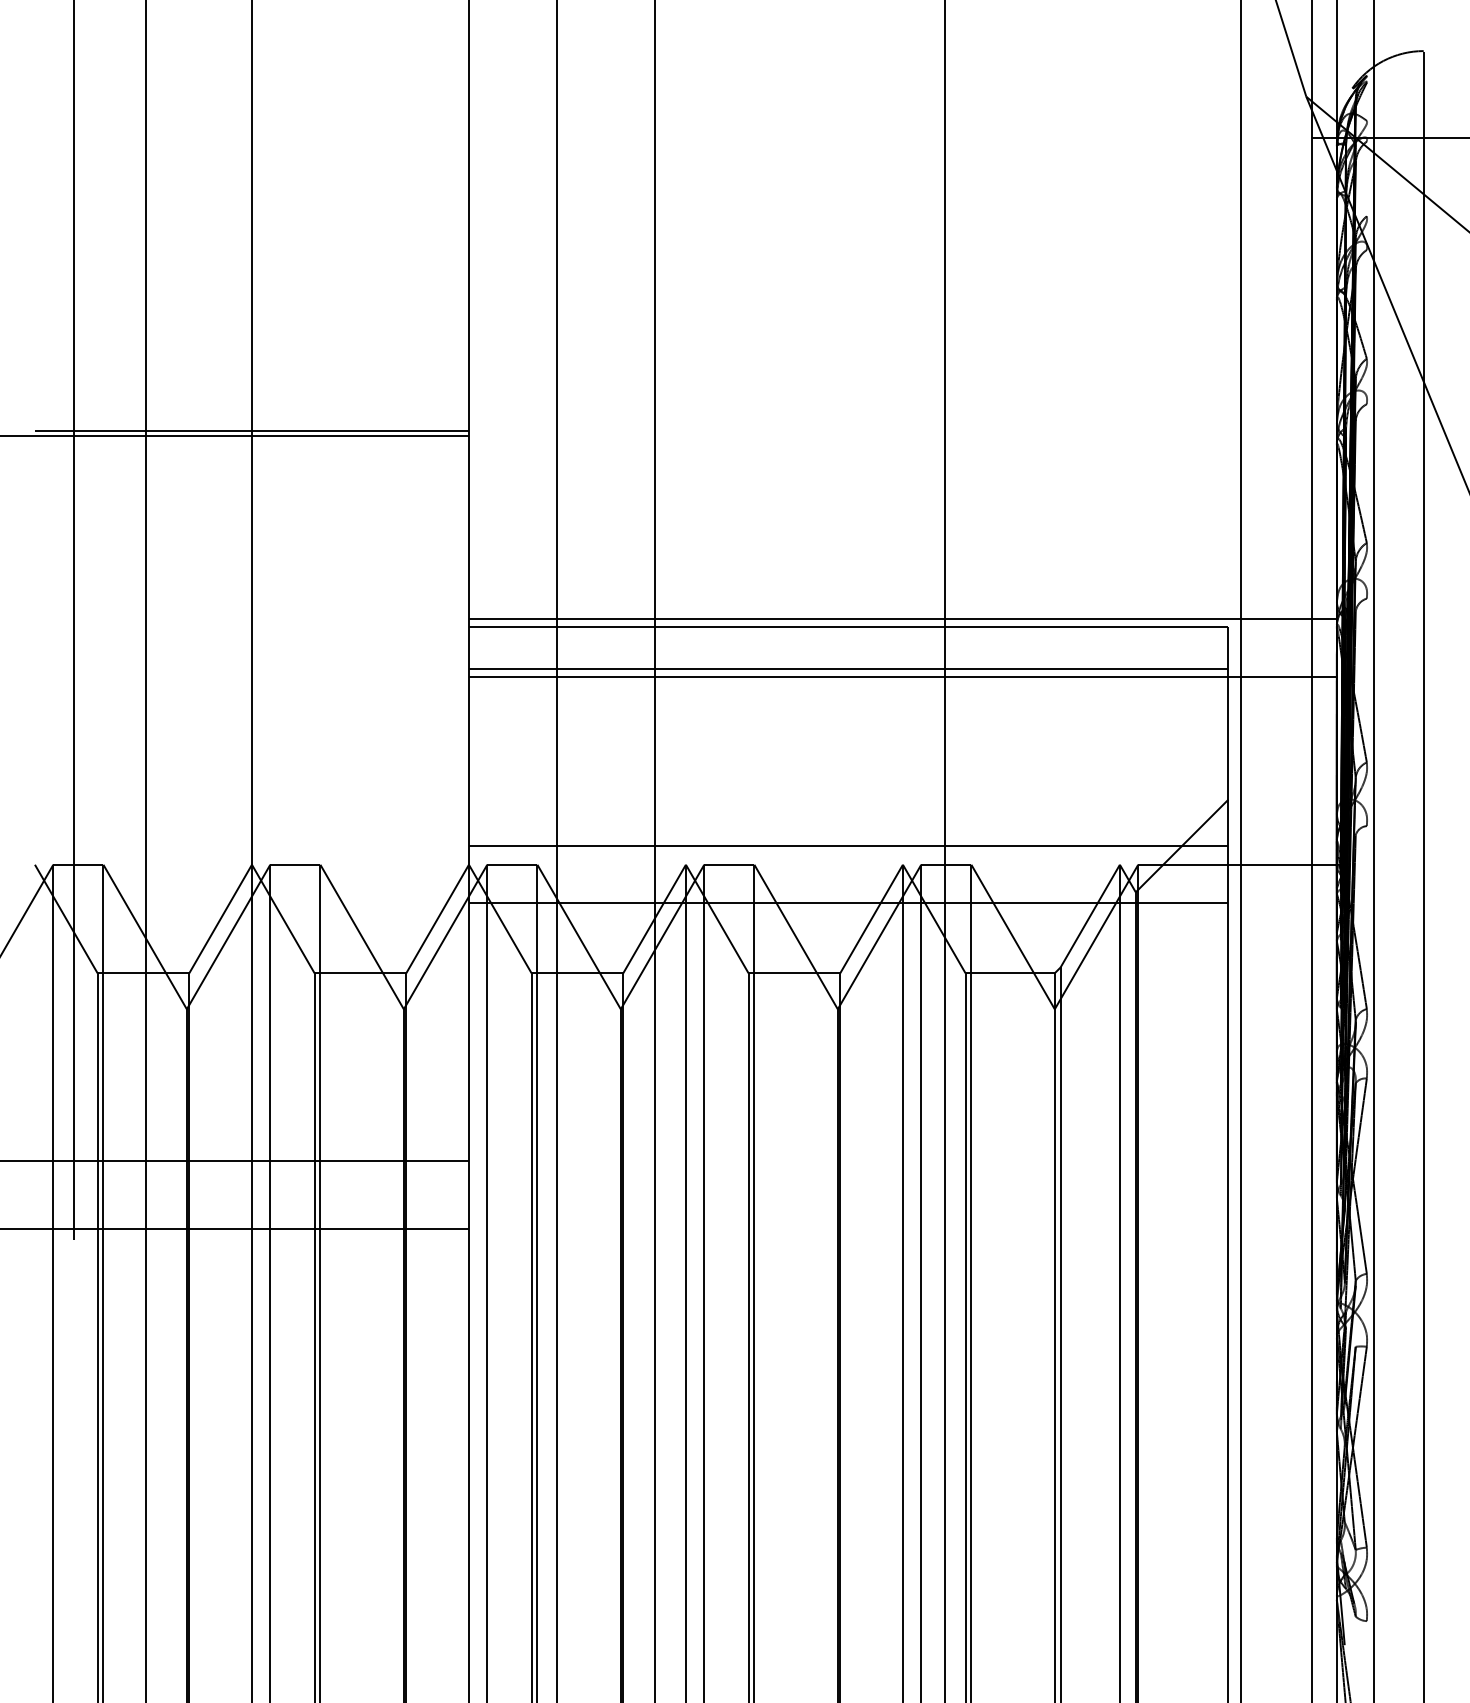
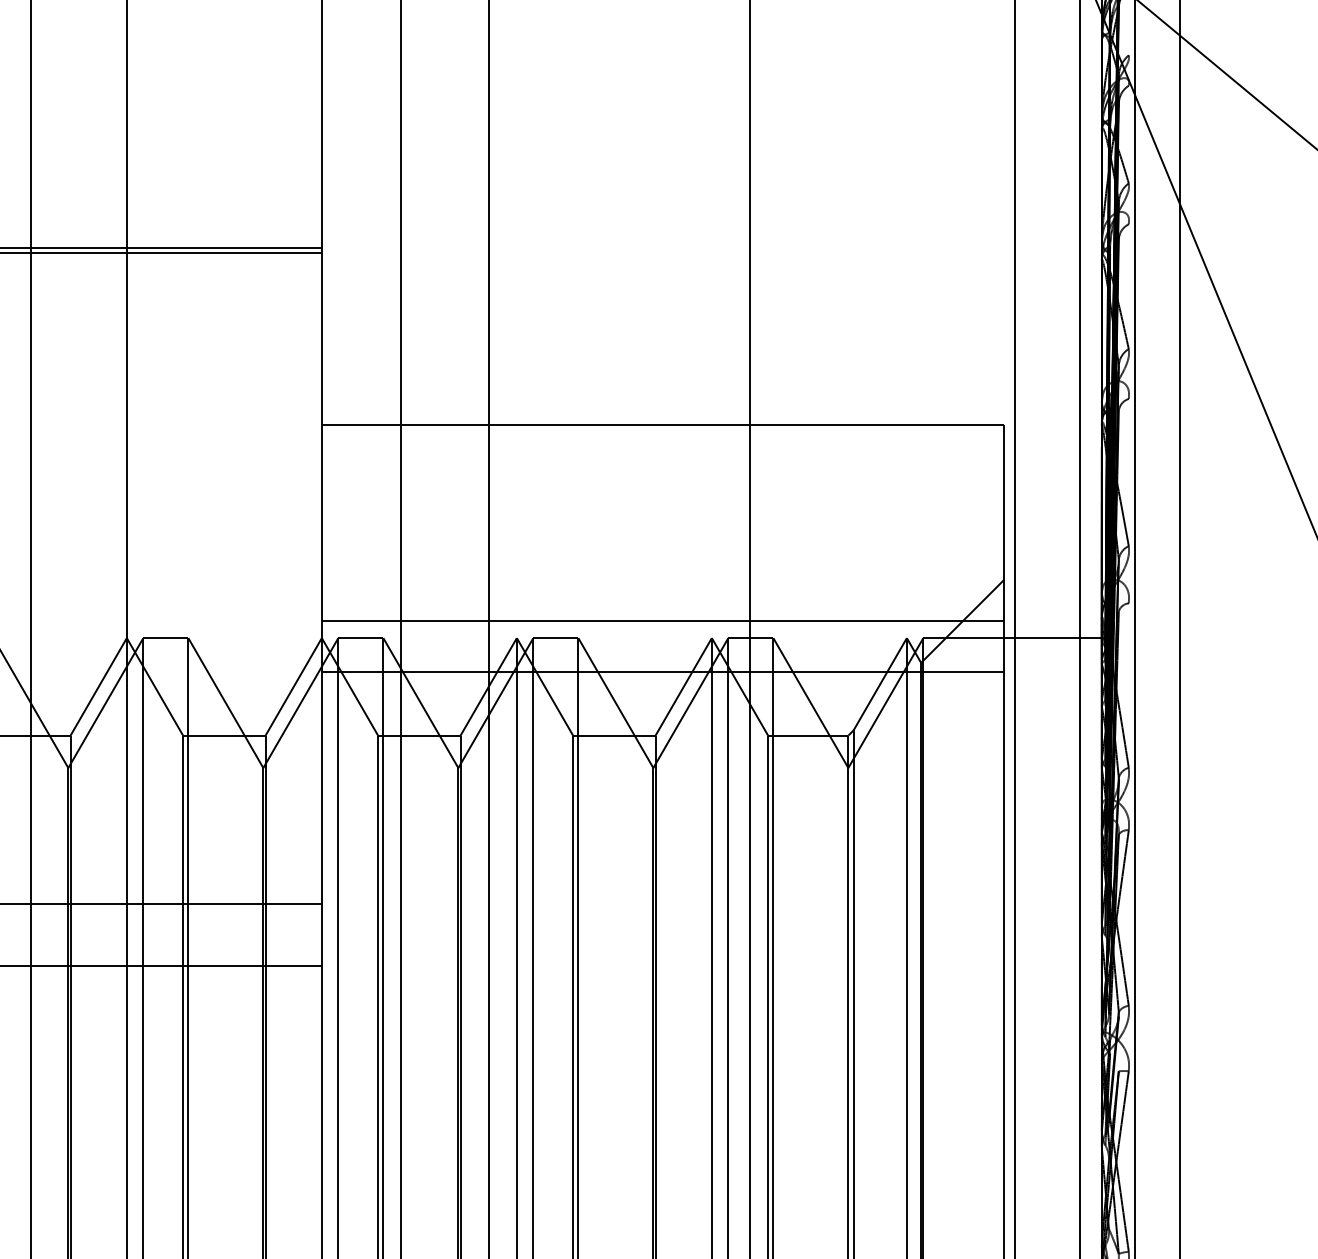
line: (902, 618) -> (711, 416), removed
line: (848, 669) -> (662, 462), removed
line: (902, 676) -> (711, 468), removed

